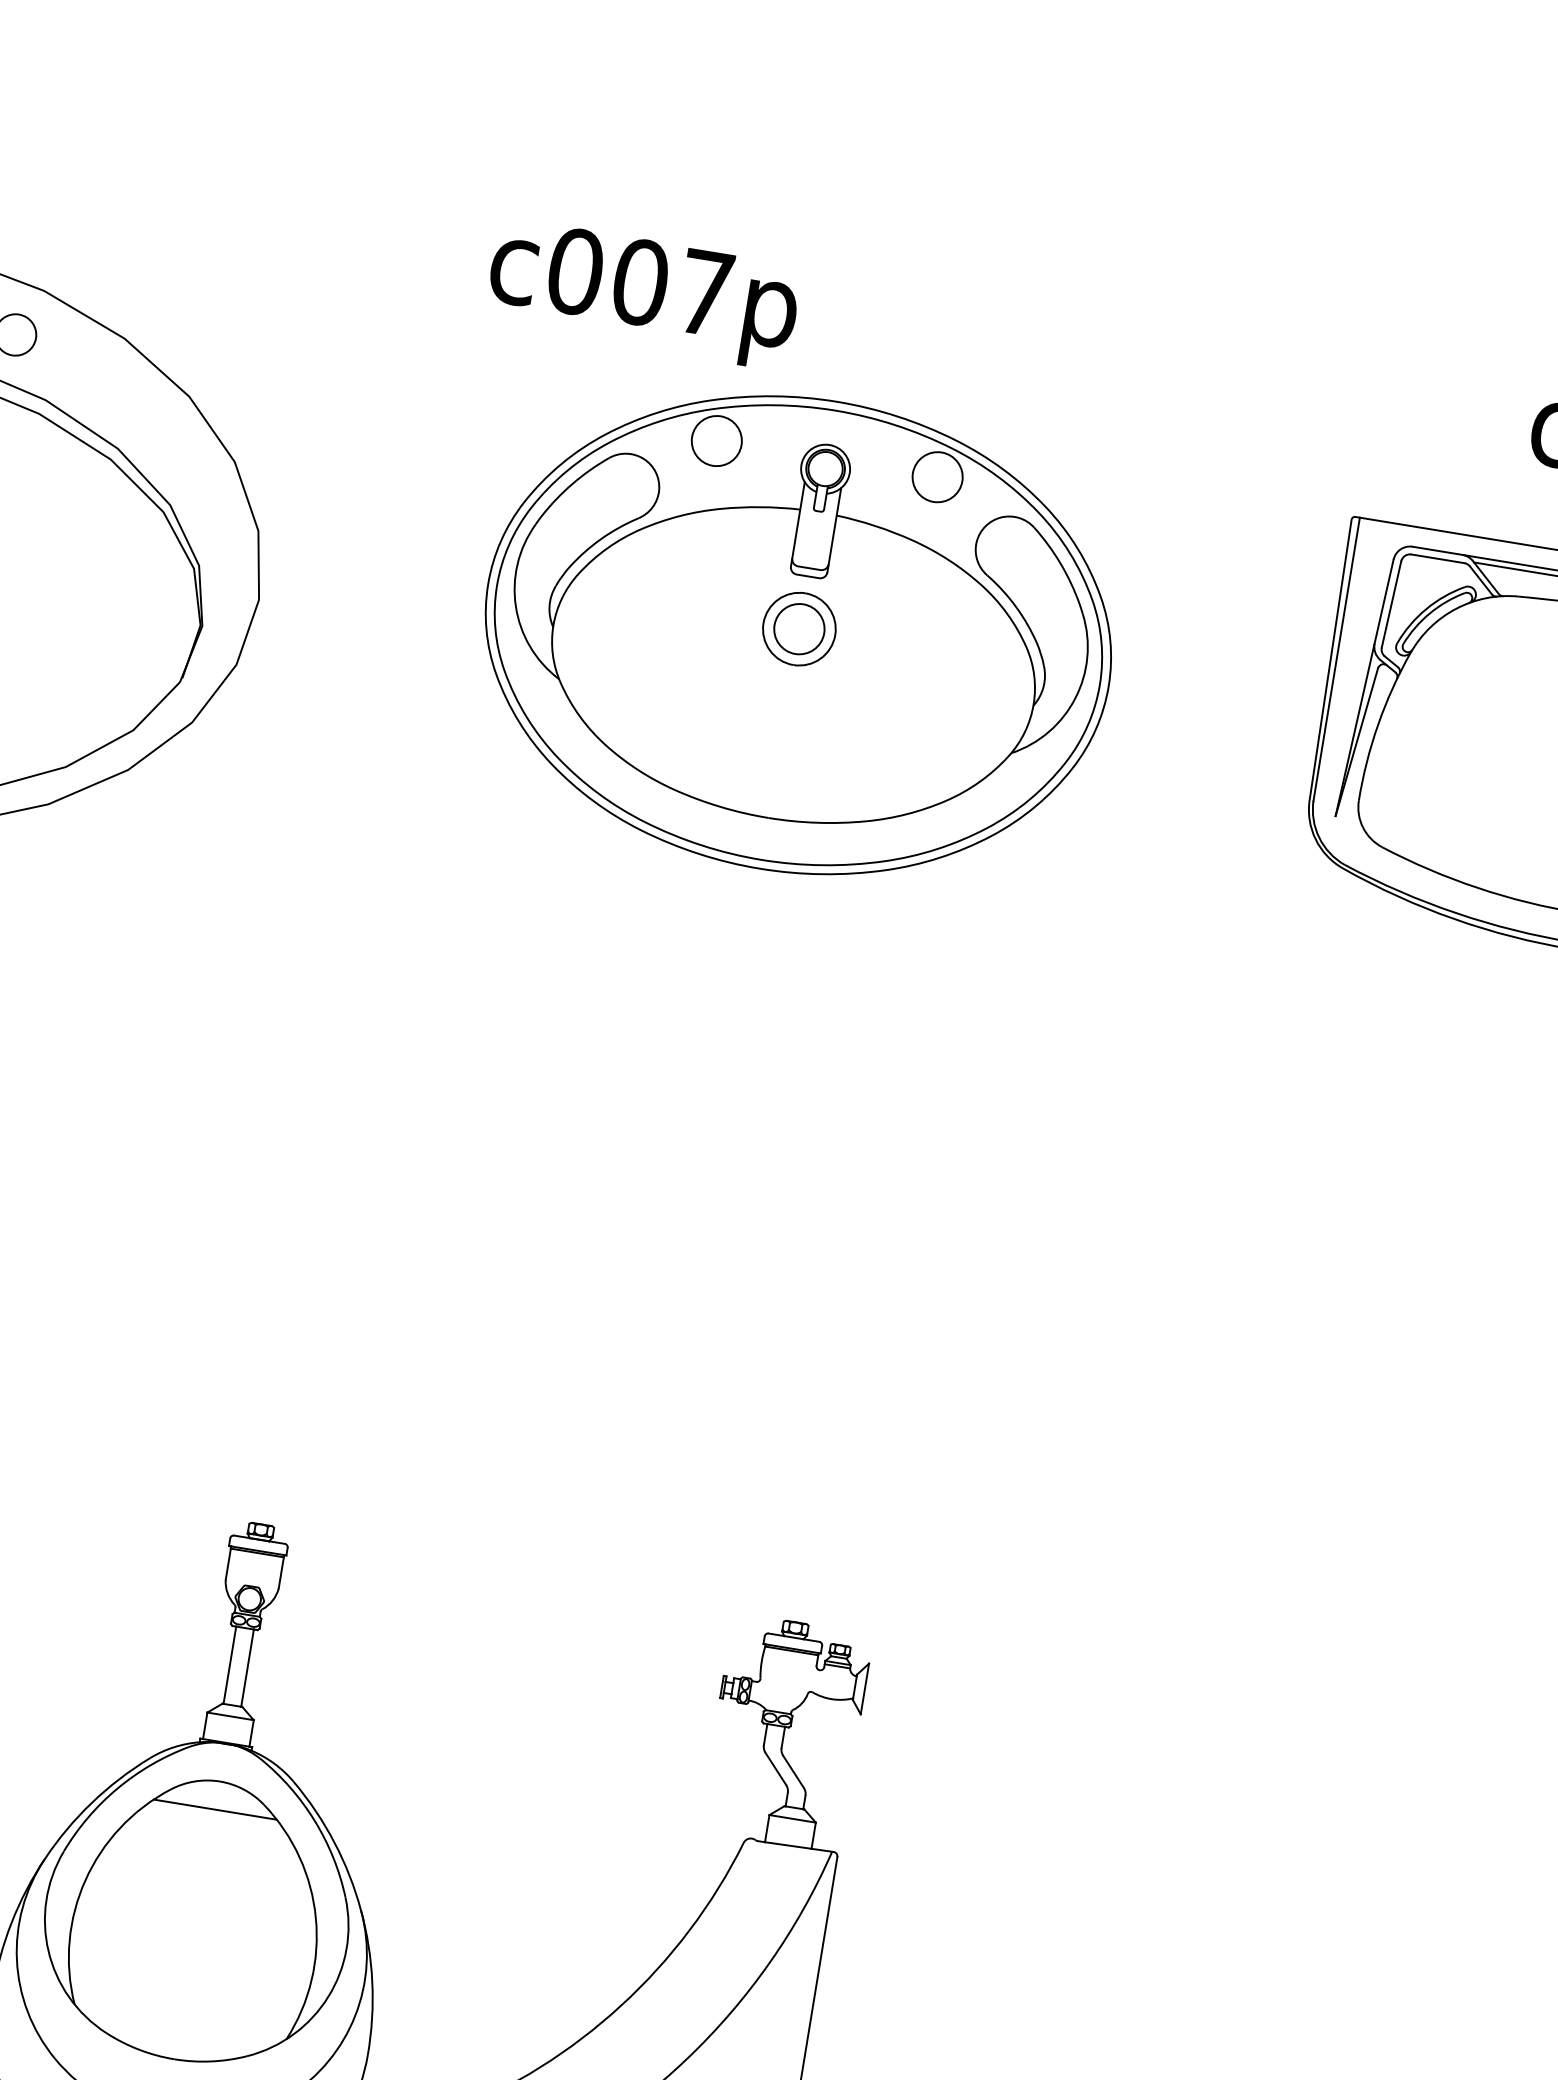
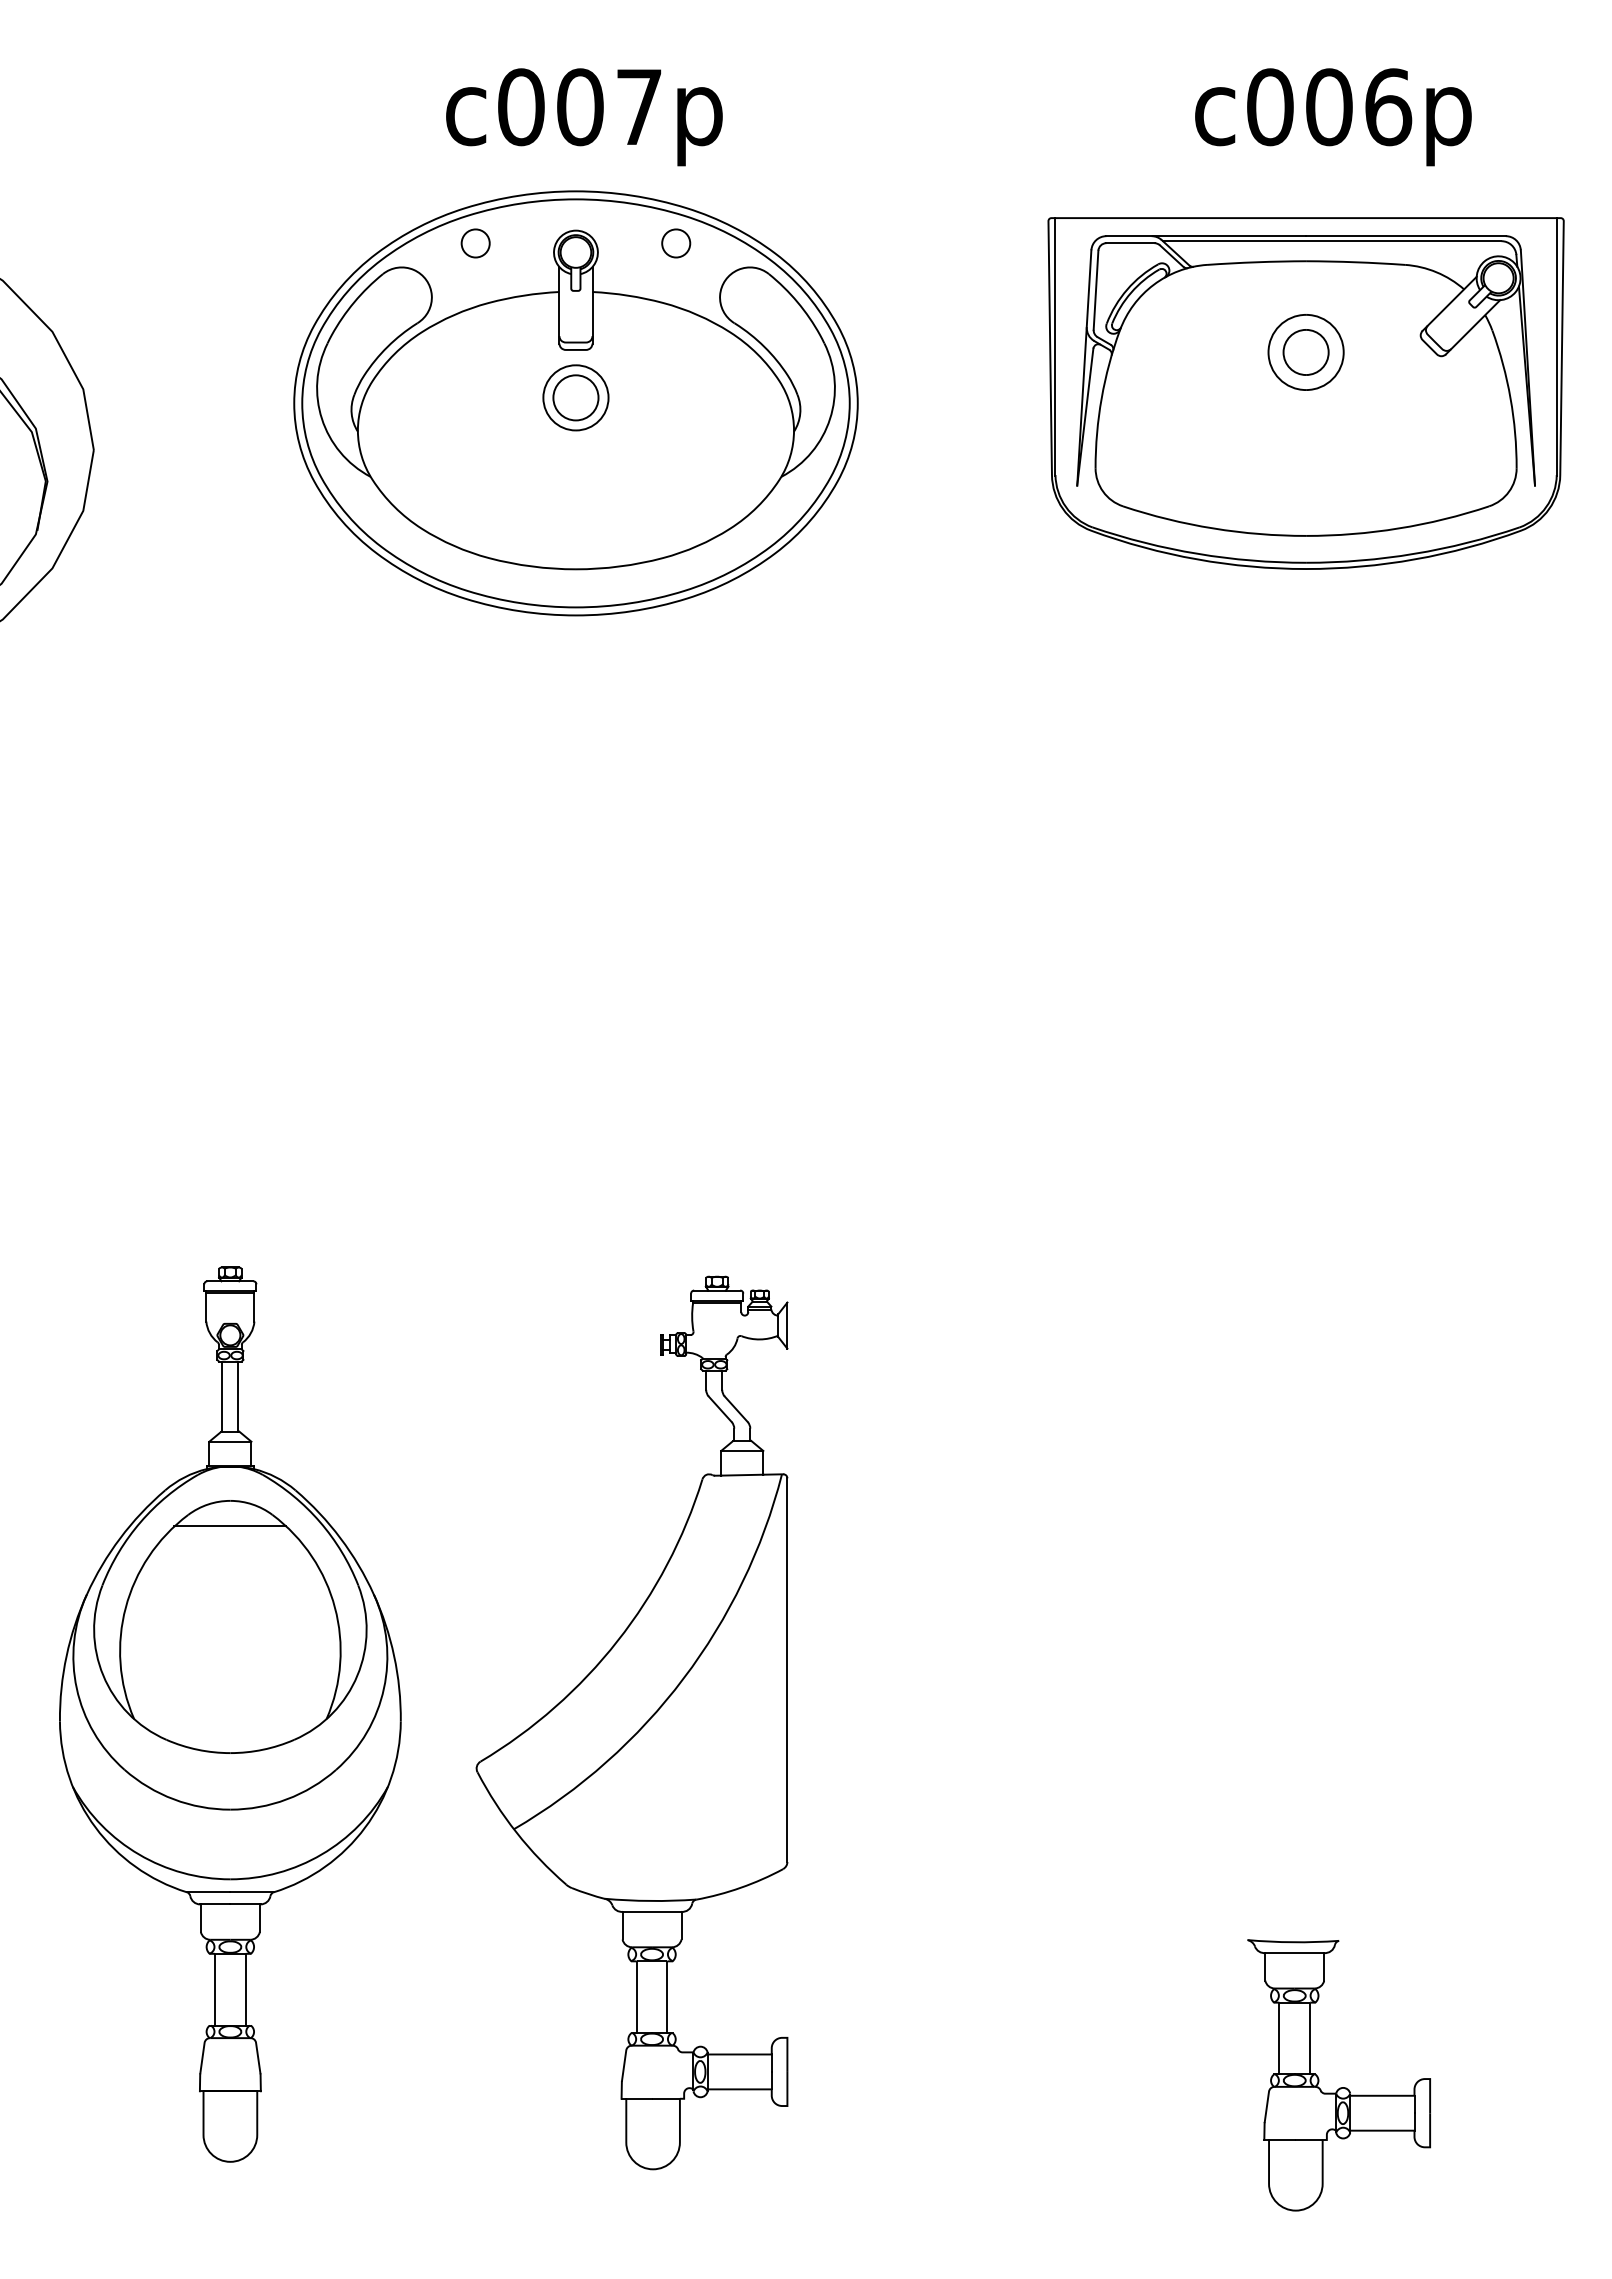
text: (643, 294) -> (584, 117), moved
circle: (716, 441) -> (475, 243), size x0.62
circle: (937, 477) -> (676, 243), size x0.62

